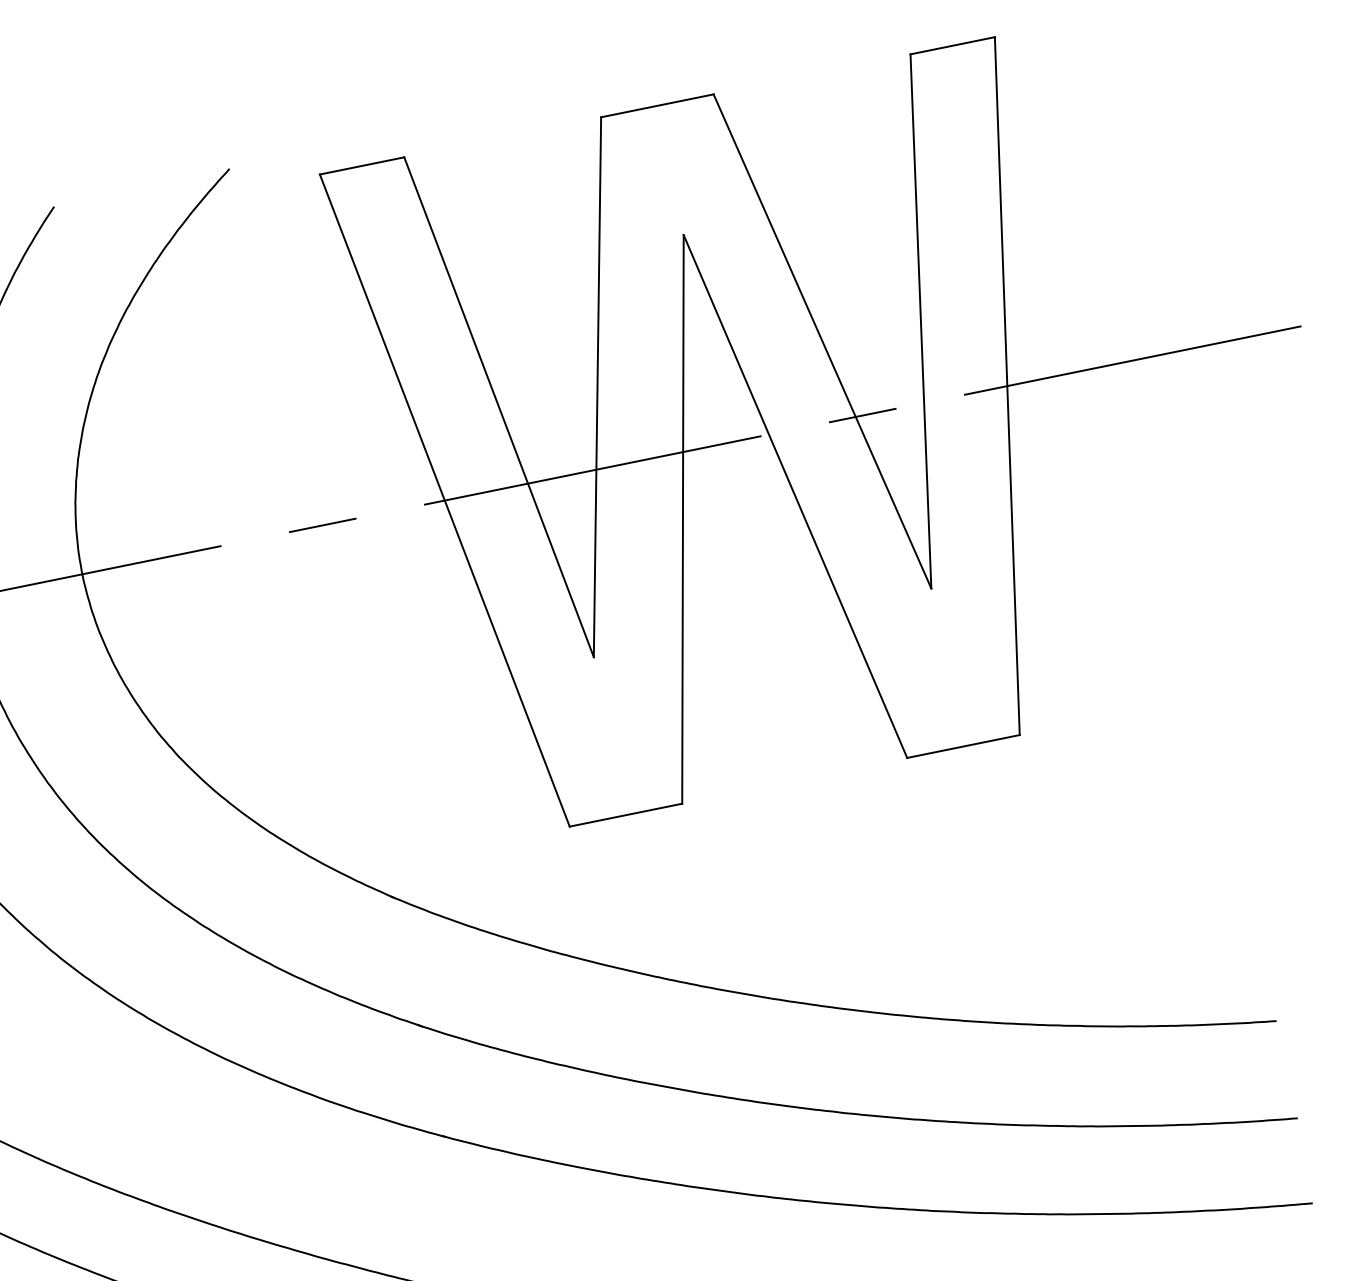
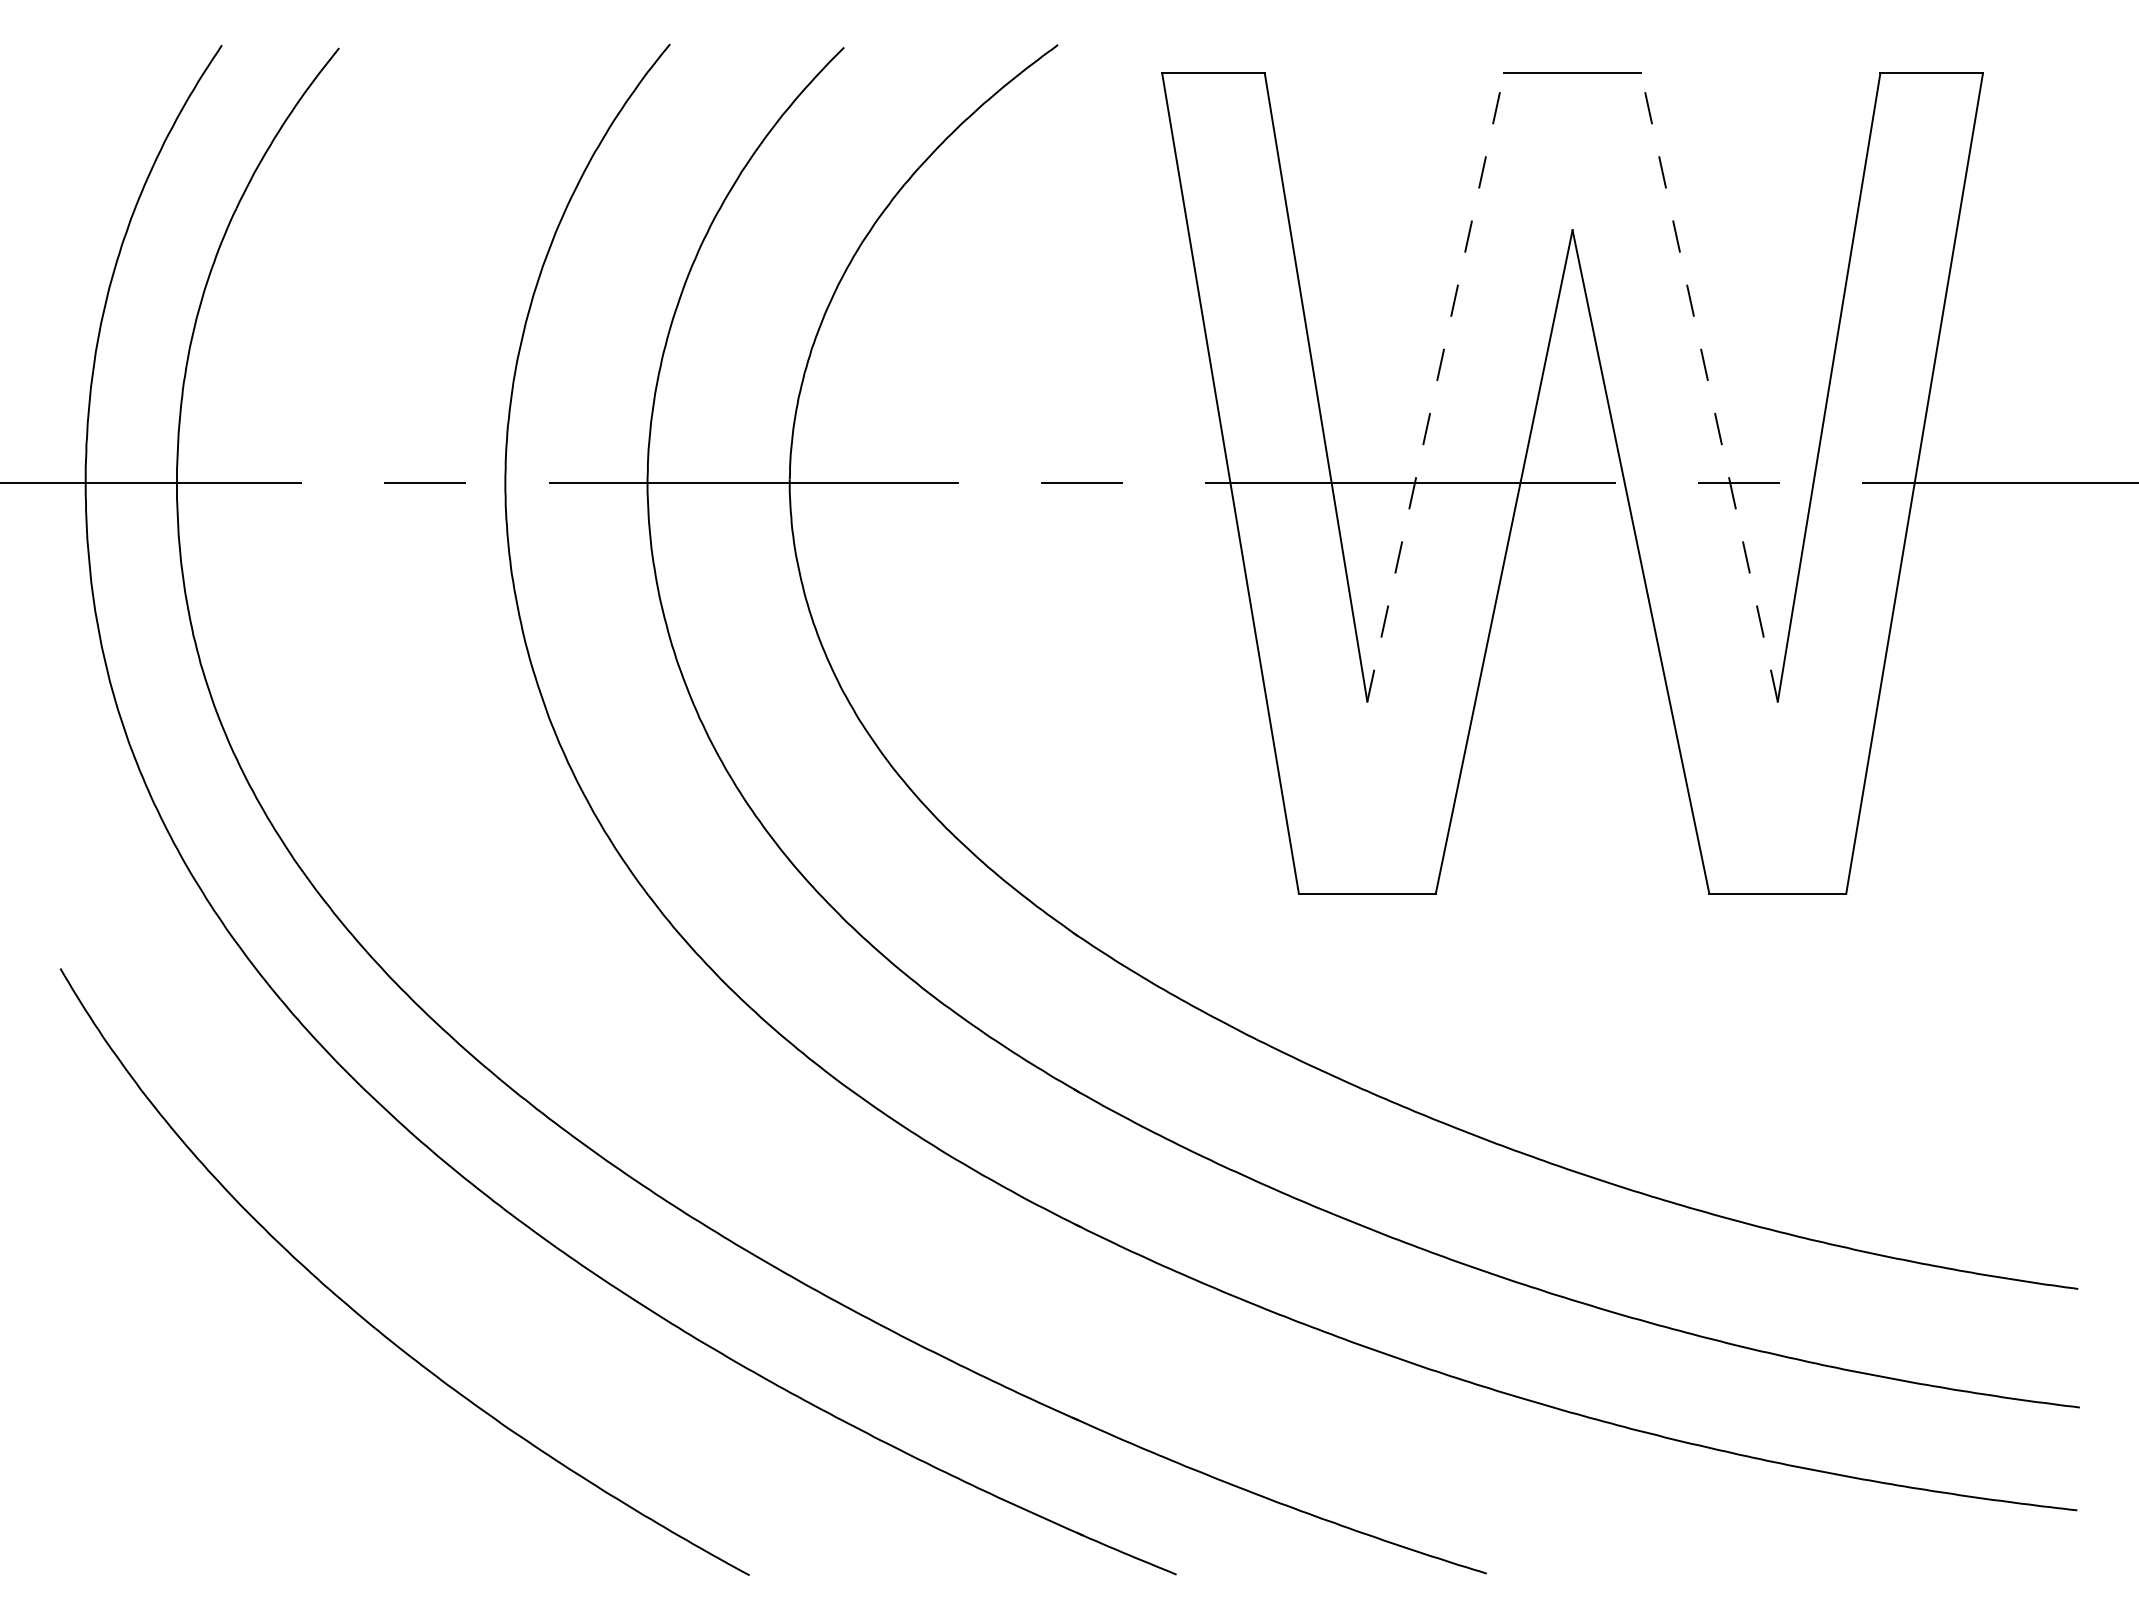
line: (822, 341) -> (1709, 387), solid -> dashed
line: (597, 387) -> (1435, 387), solid -> dashed

